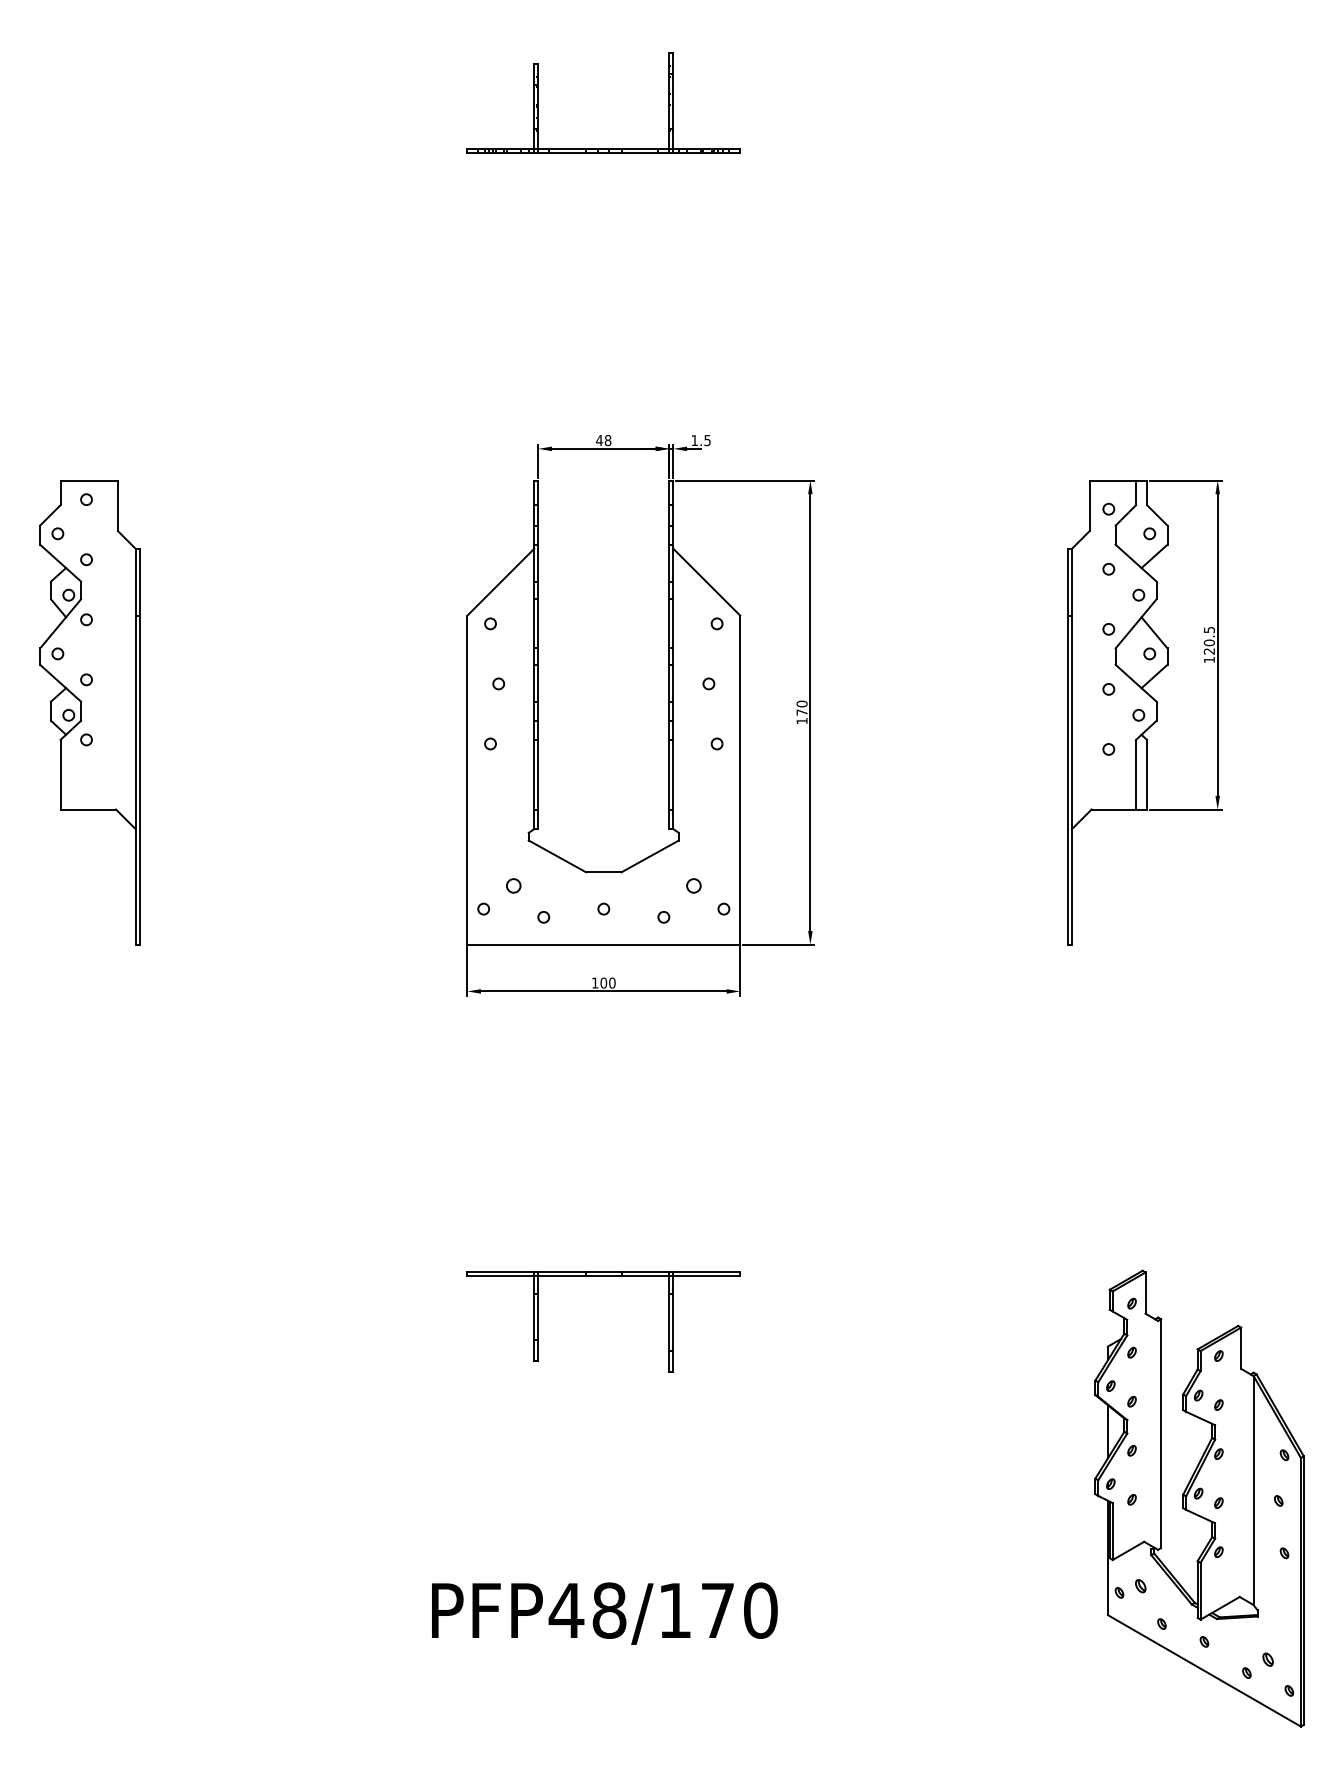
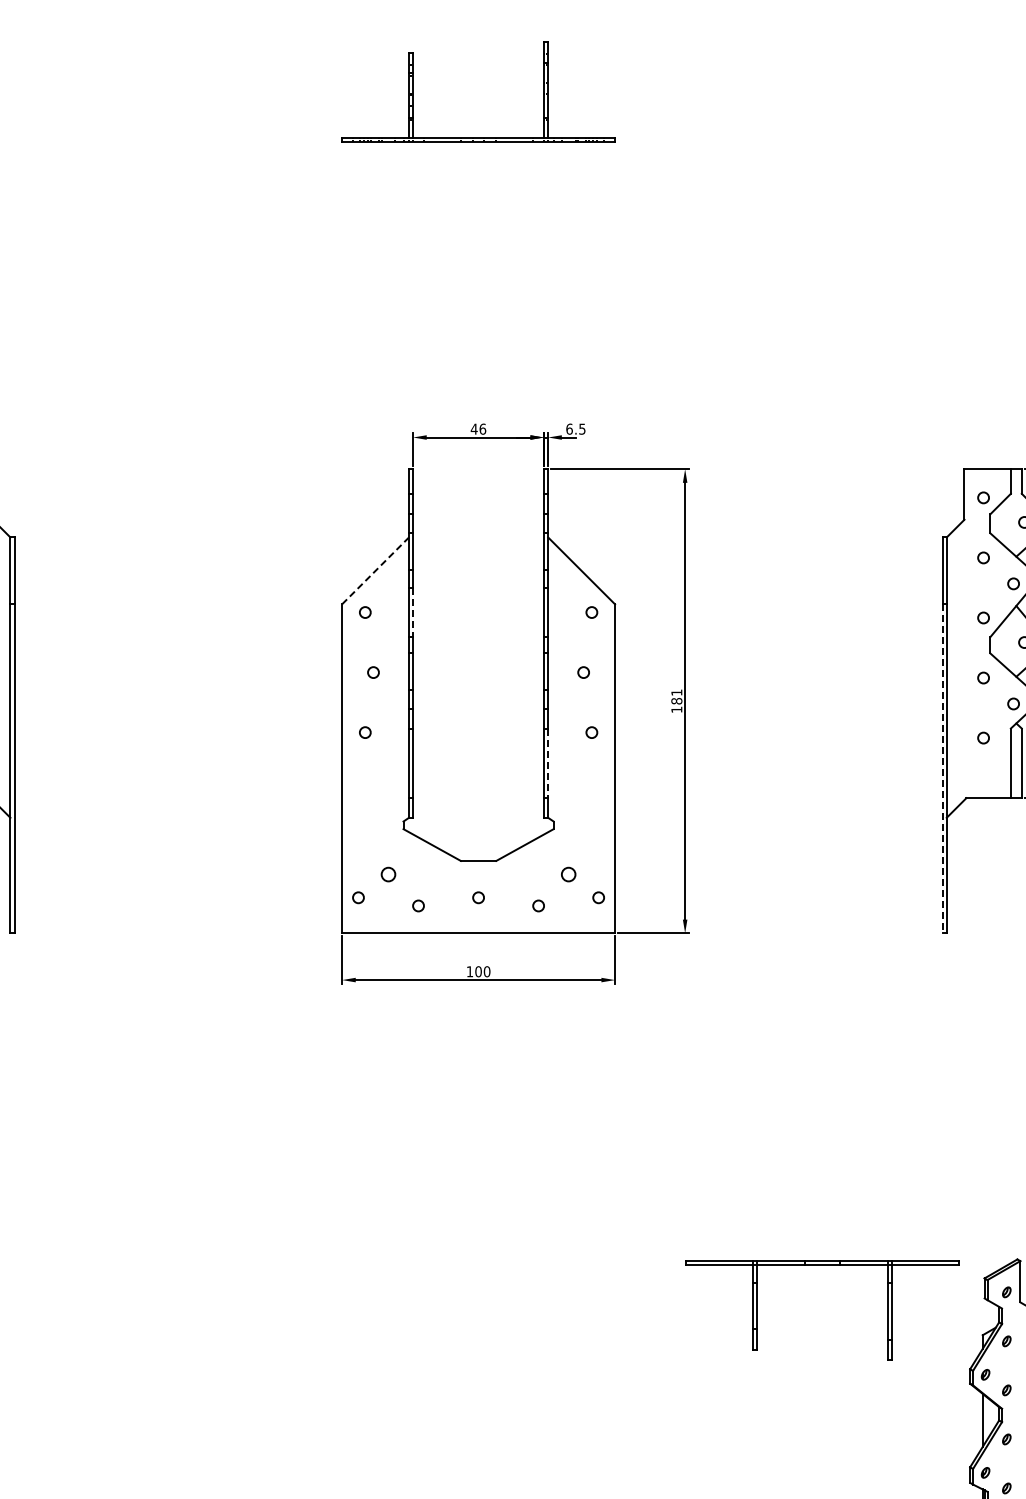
text: (607, 440) -> (482, 429), 48 -> 46
text: (694, 440) -> (569, 429), 1.5 -> 6.5
line: (501, 581) -> (376, 570), solid -> dashed
line: (538, 623) -> (413, 612), solid -> dashed
text: (801, 707) -> (676, 696), 170 -> 181
line: (673, 774) -> (548, 763), solid -> dashed
line: (1067, 780) -> (942, 769), solid -> dashed
part: (603, 1276) -> (822, 1265), moved

